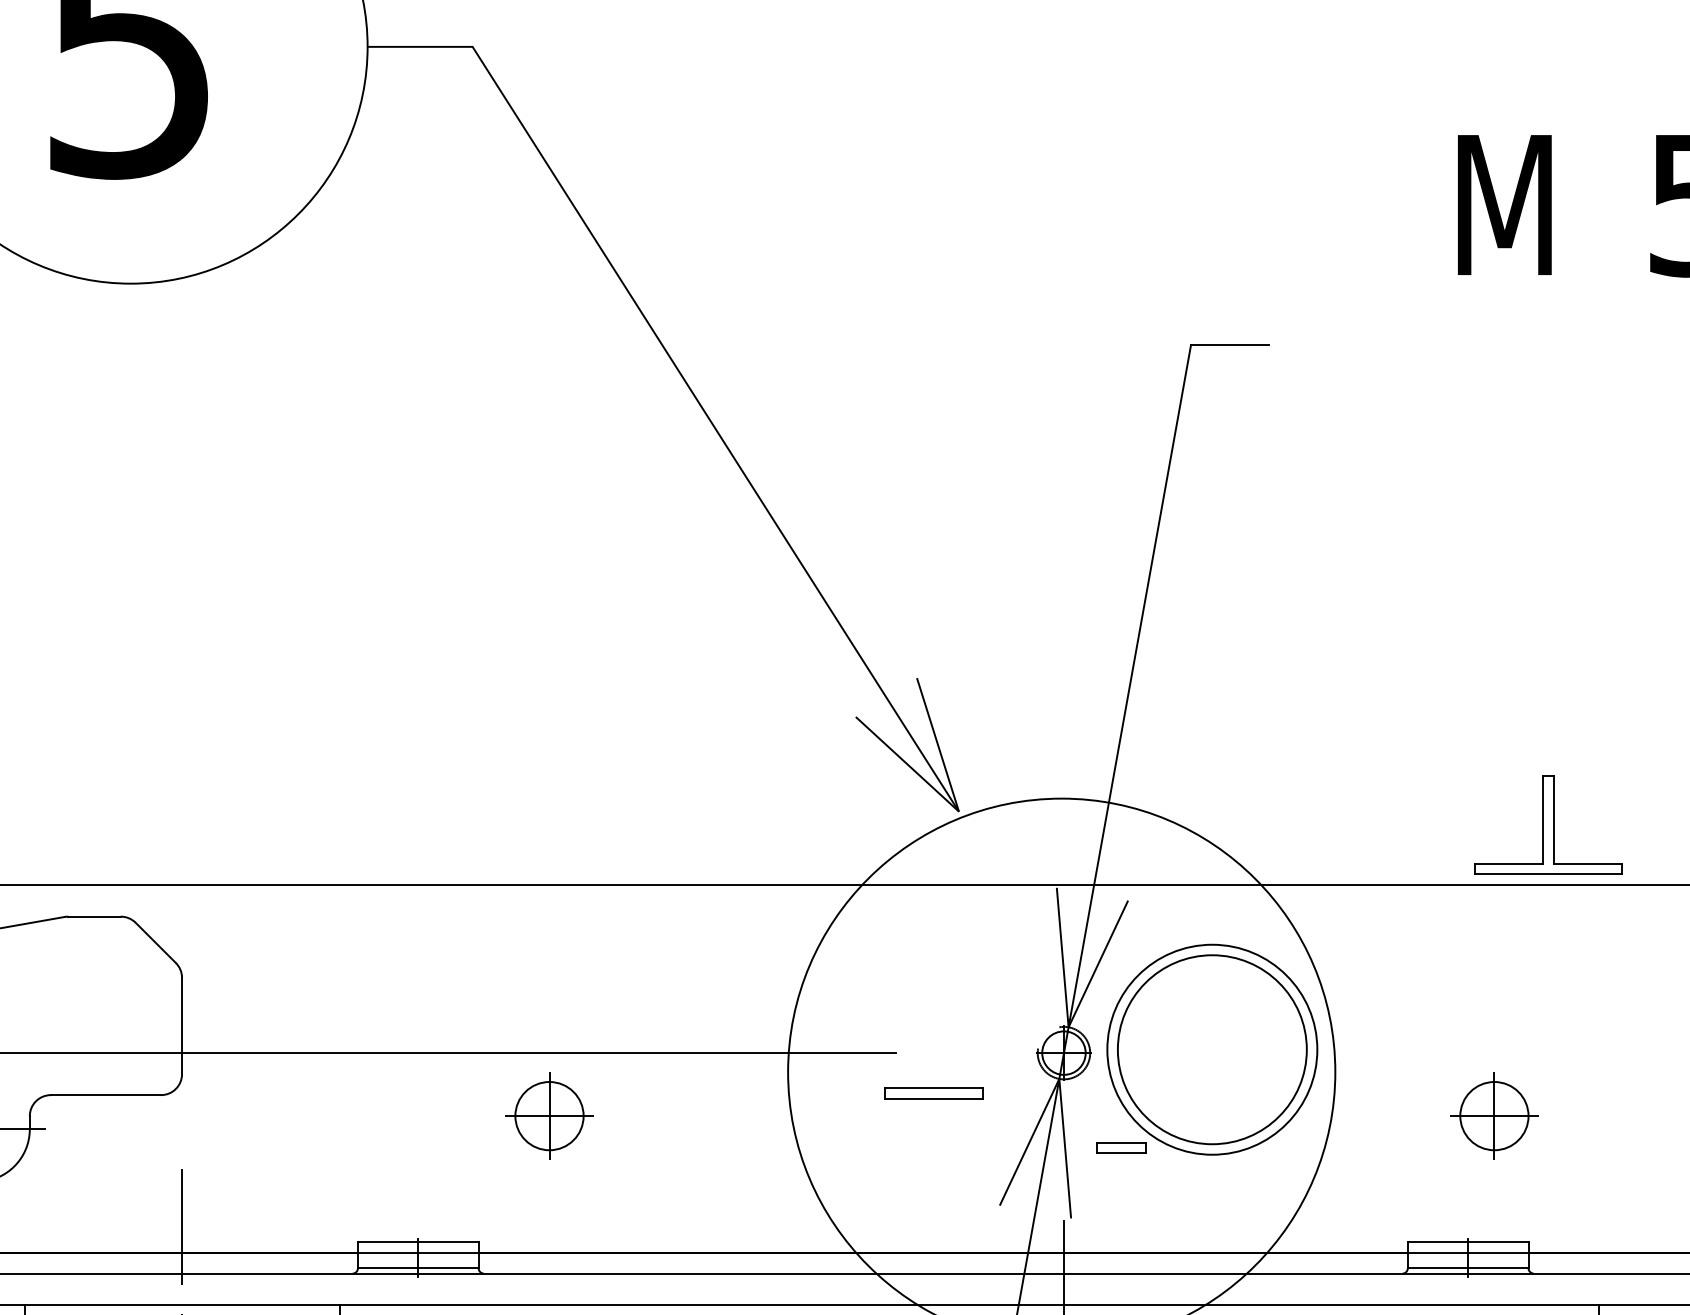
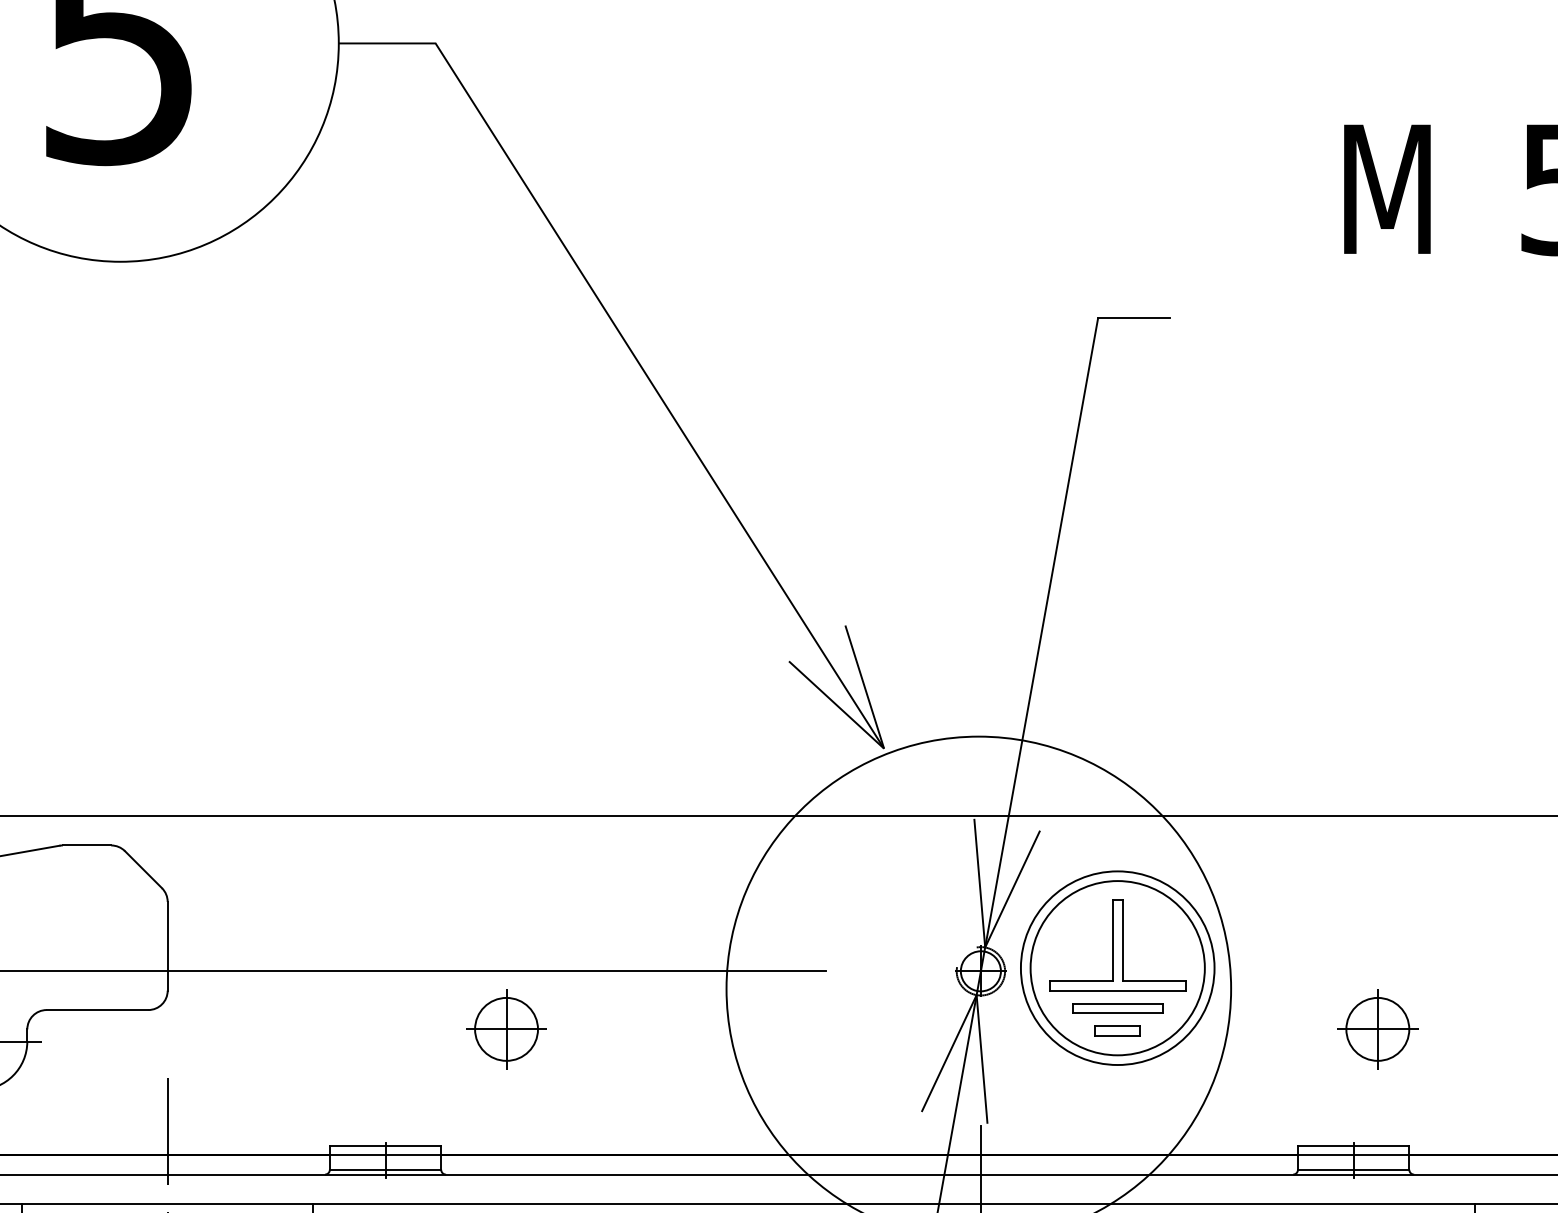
part: (1548, 824) -> (1117, 944), moved
part: (933, 1093) -> (1116, 1008), moved
part: (1121, 1147) -> (1117, 1030), moved

